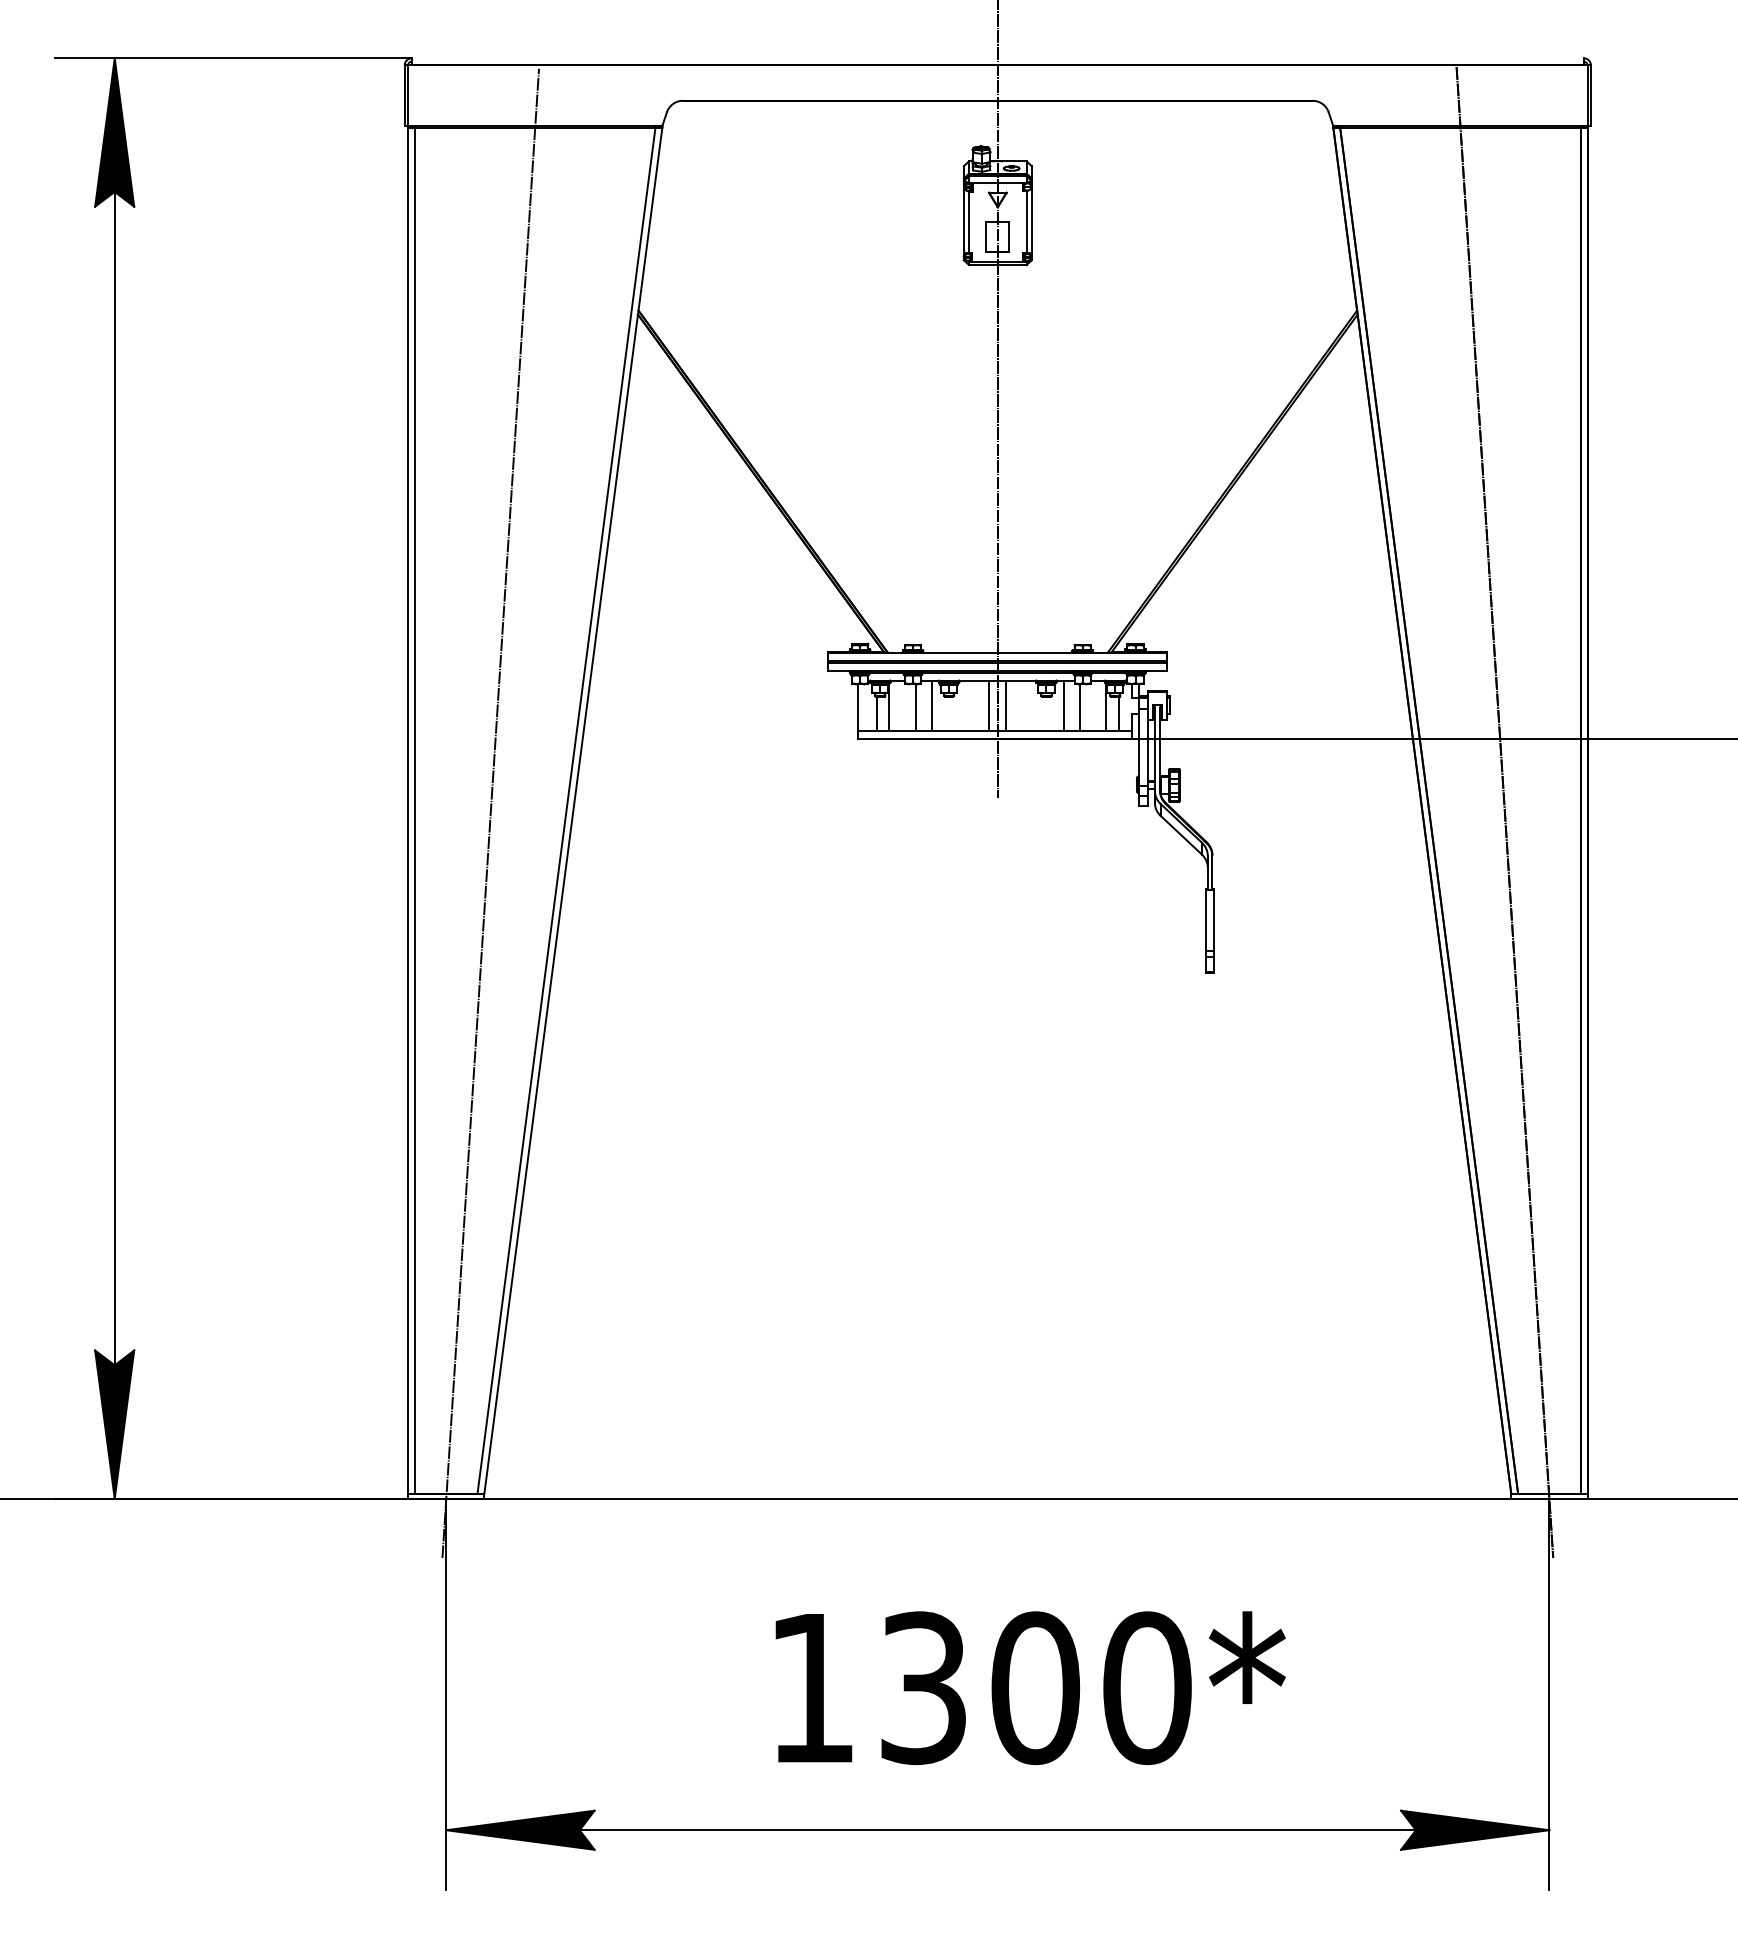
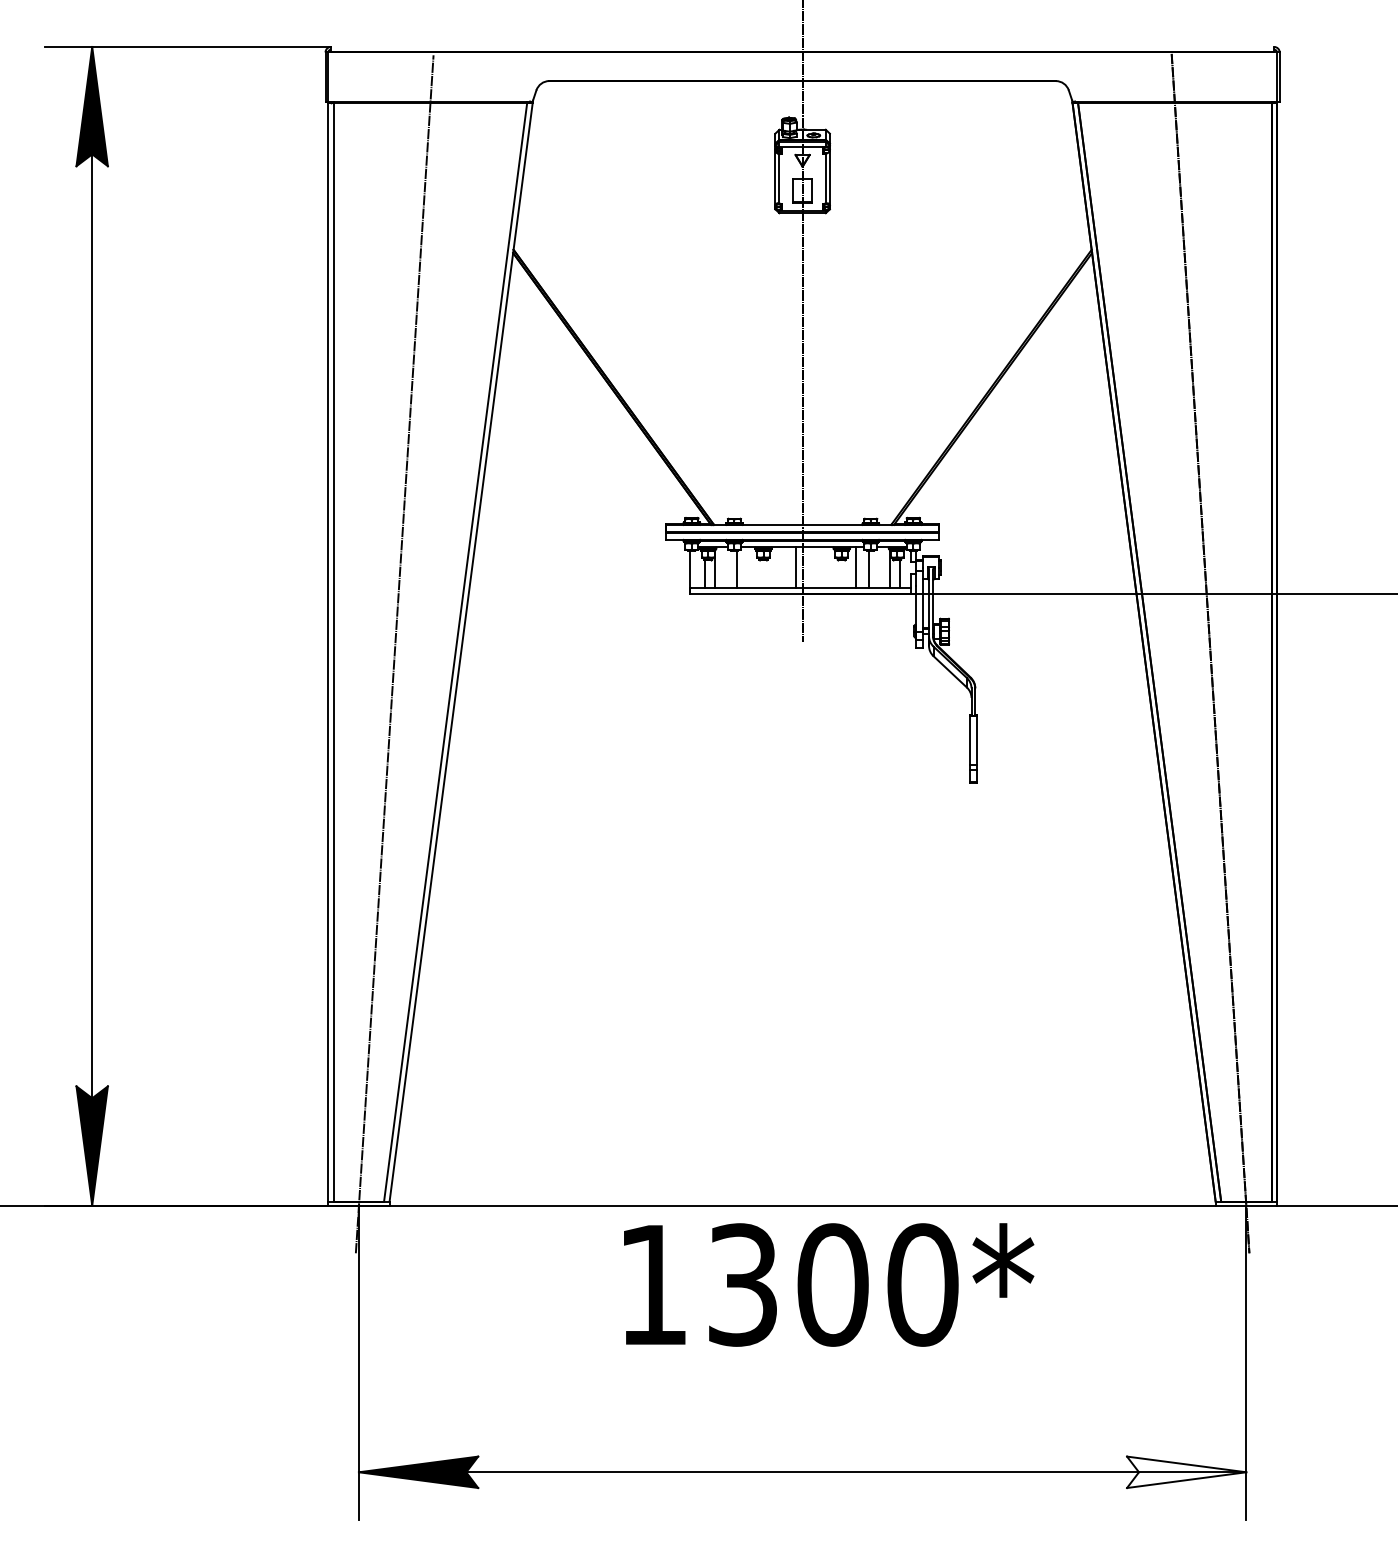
line: (931, 705) -> (749, 567), removed
line: (1006, 705) -> (809, 567), removed
text: (1031, 1687) -> (829, 1284), moved
fill: (1475, 1830) -> (1186, 1472), removed

